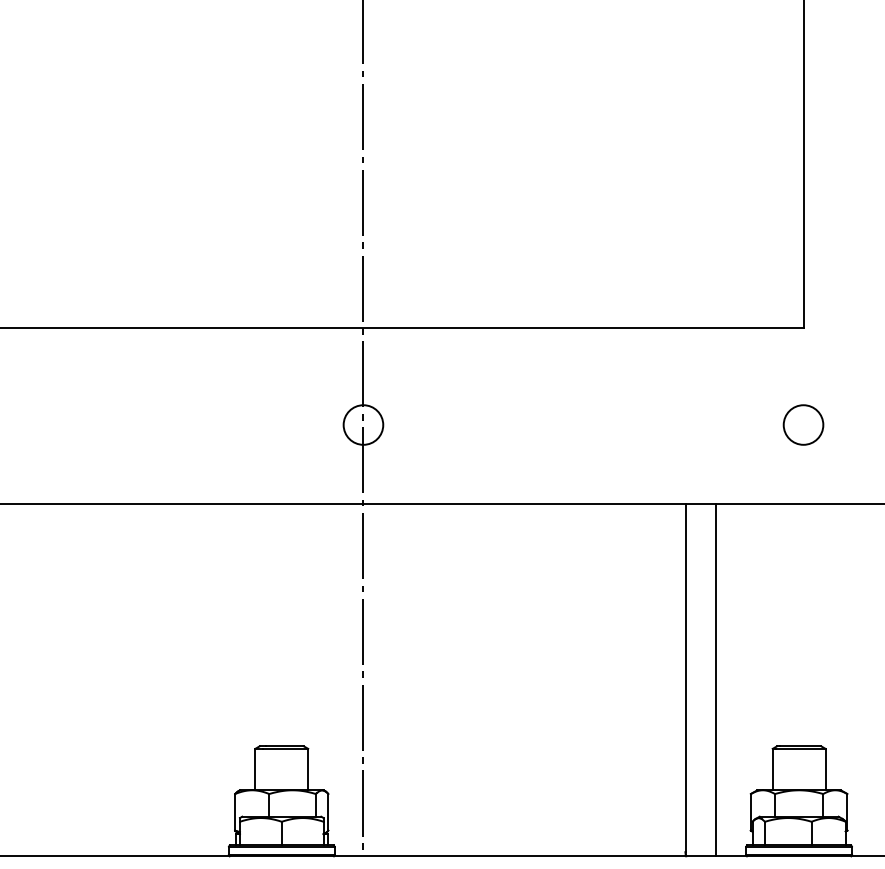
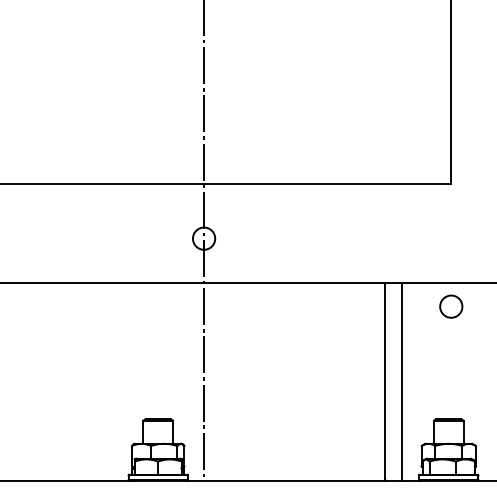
circle: (803, 424) -> (451, 306), moved

